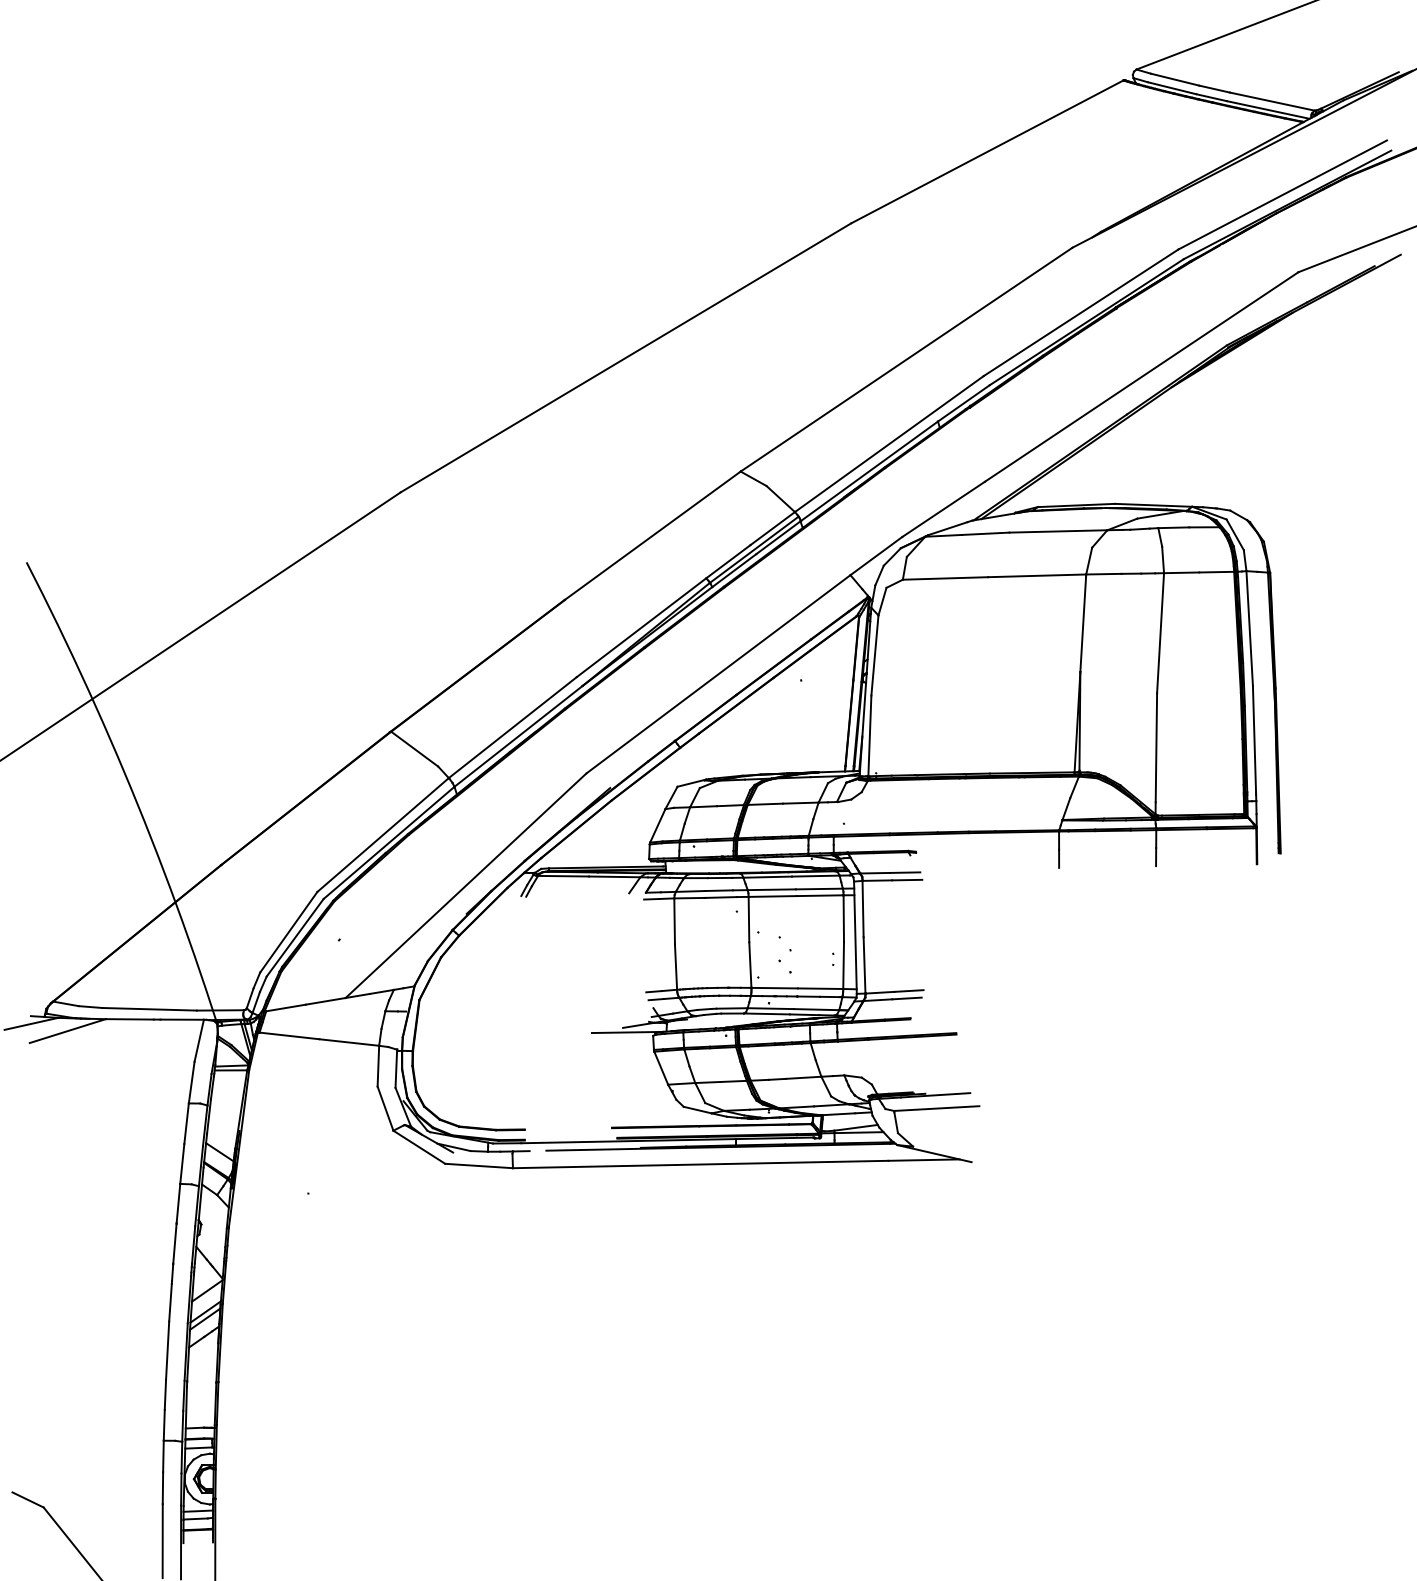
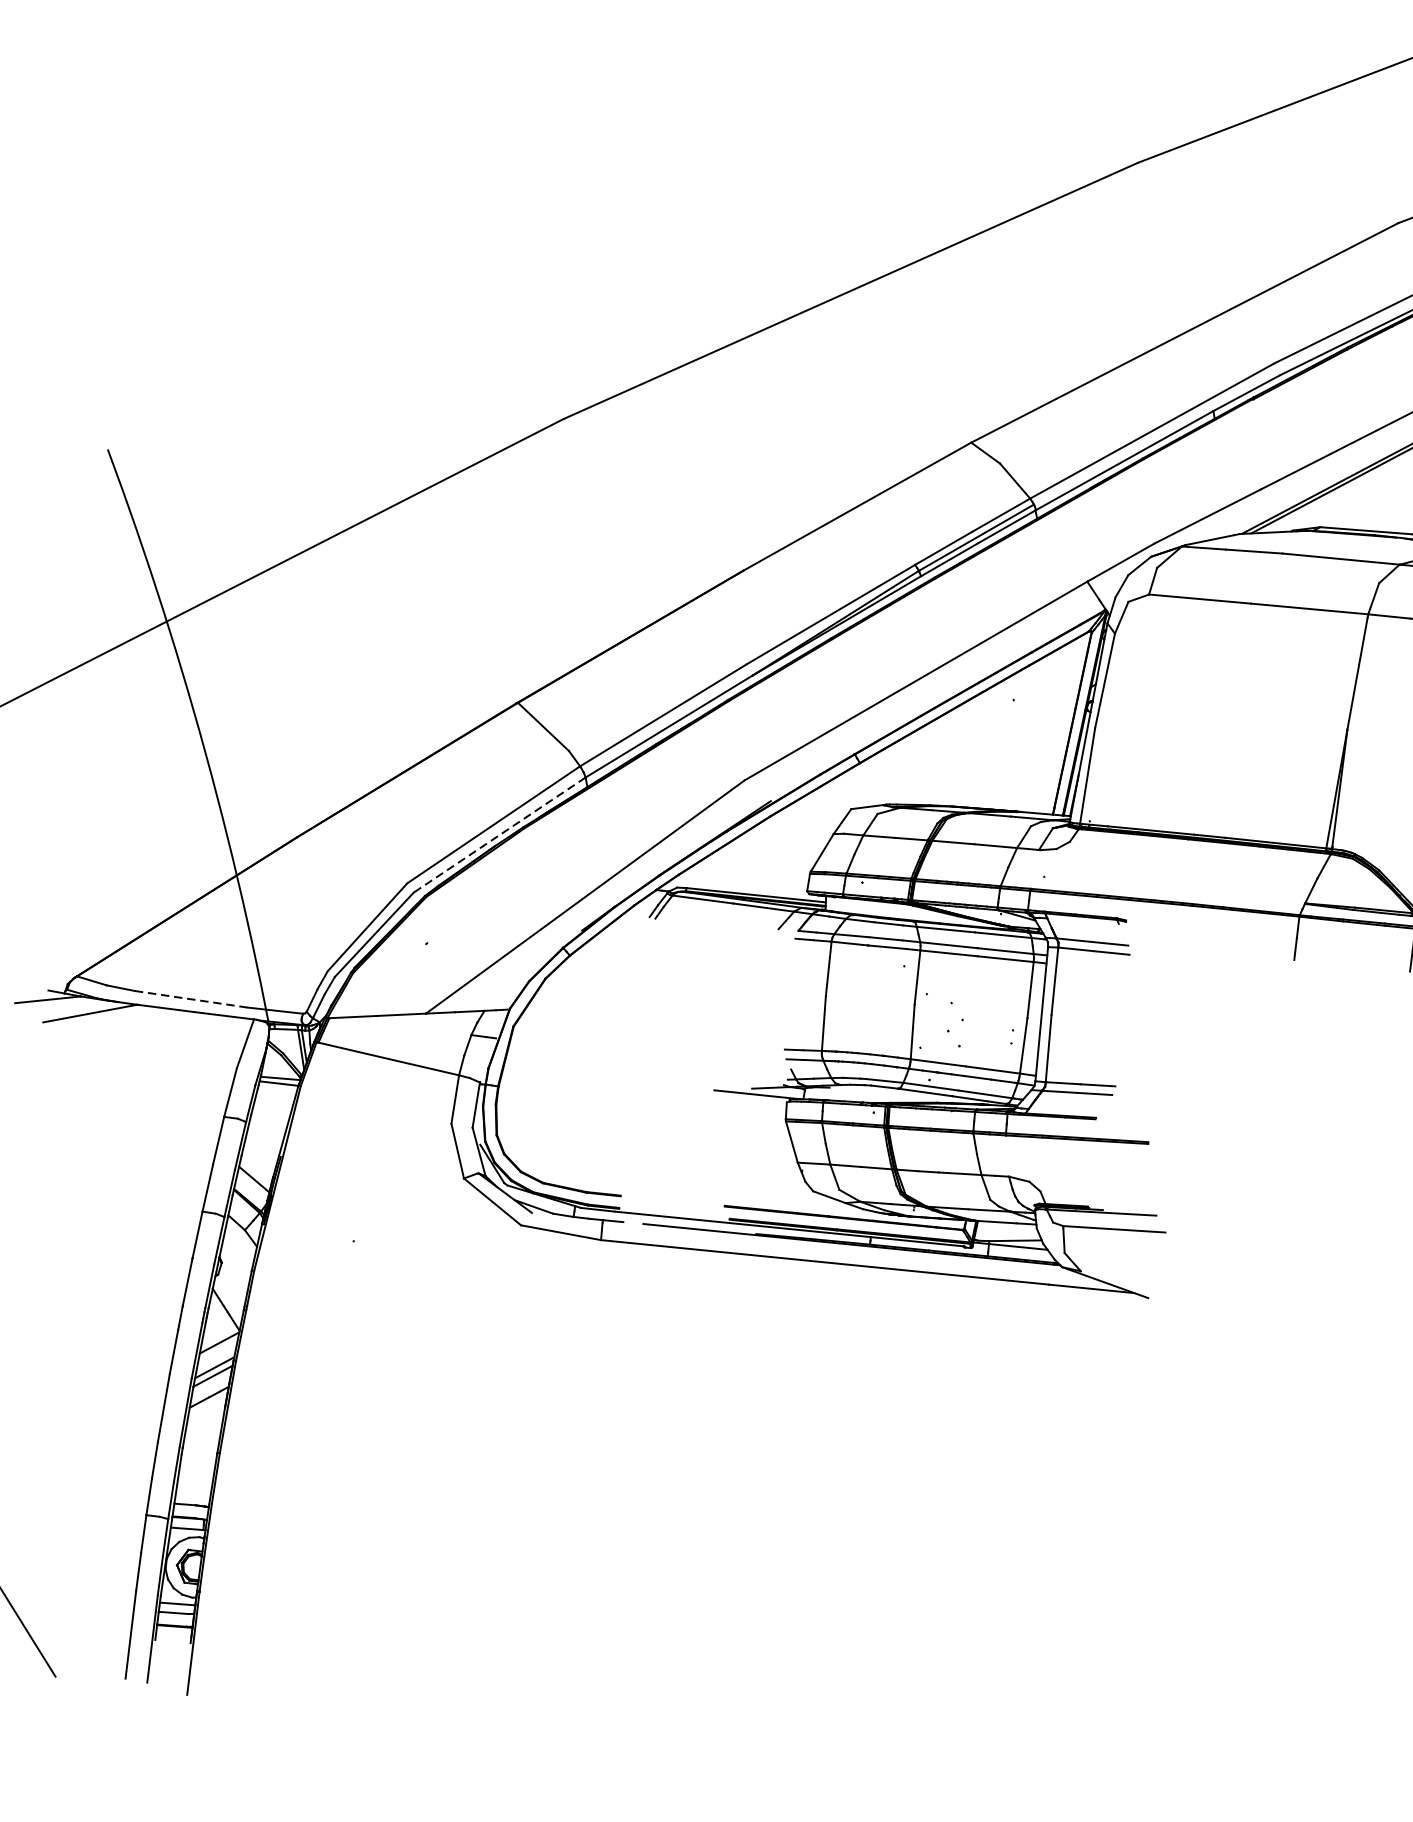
line: (388, 843) -> (498, 835), solid -> dashed
line: (150, 1009) -> (191, 999), solid -> dashed

